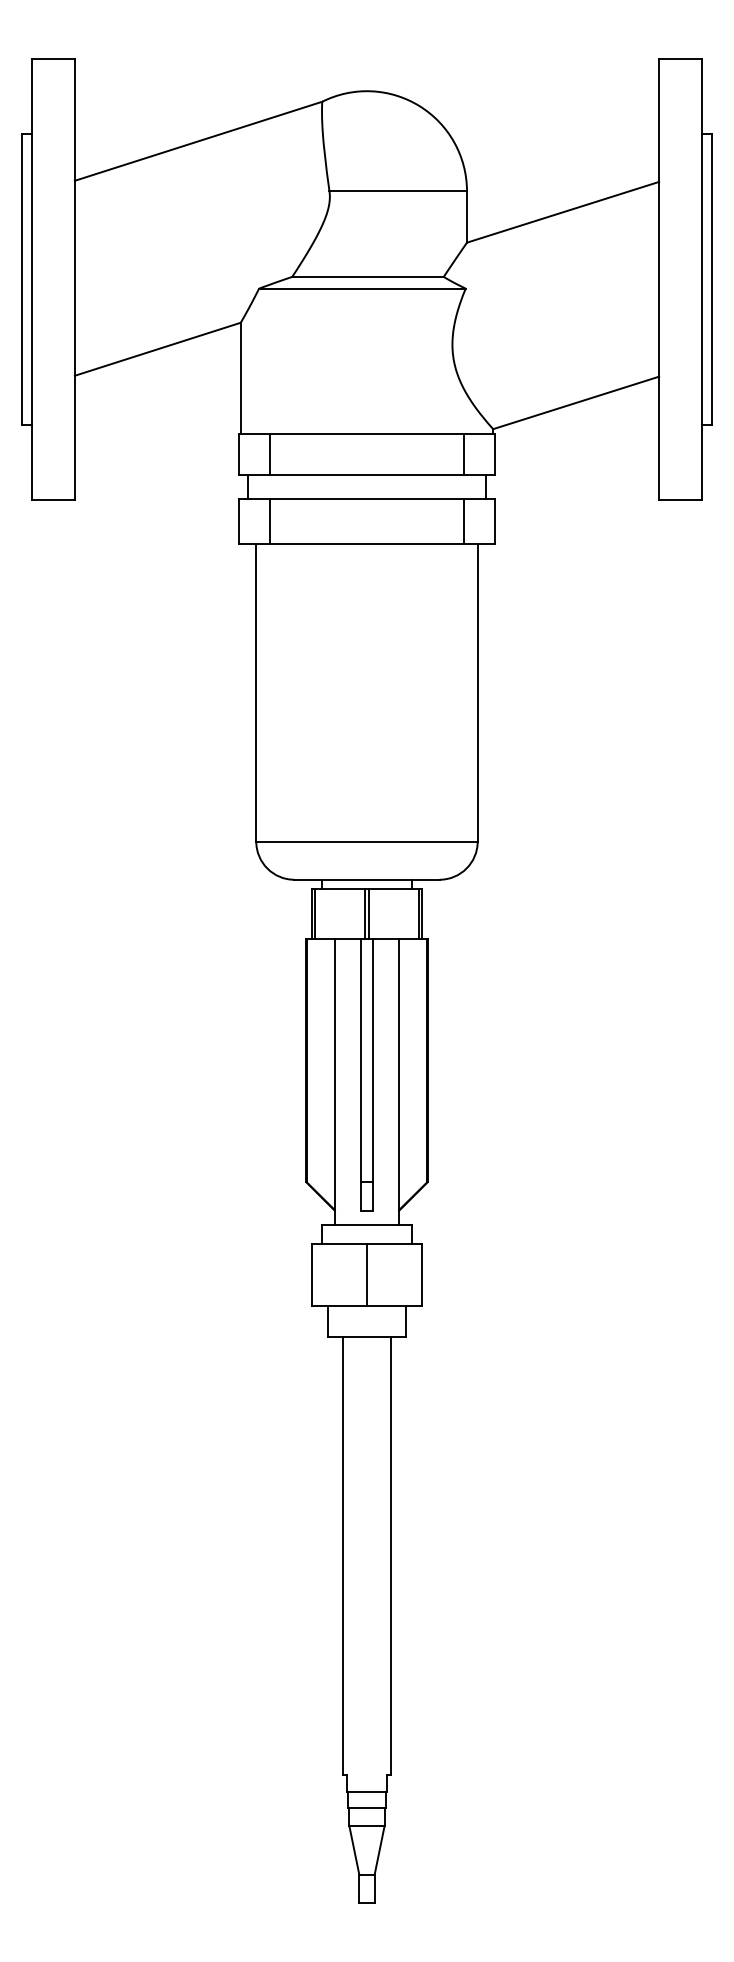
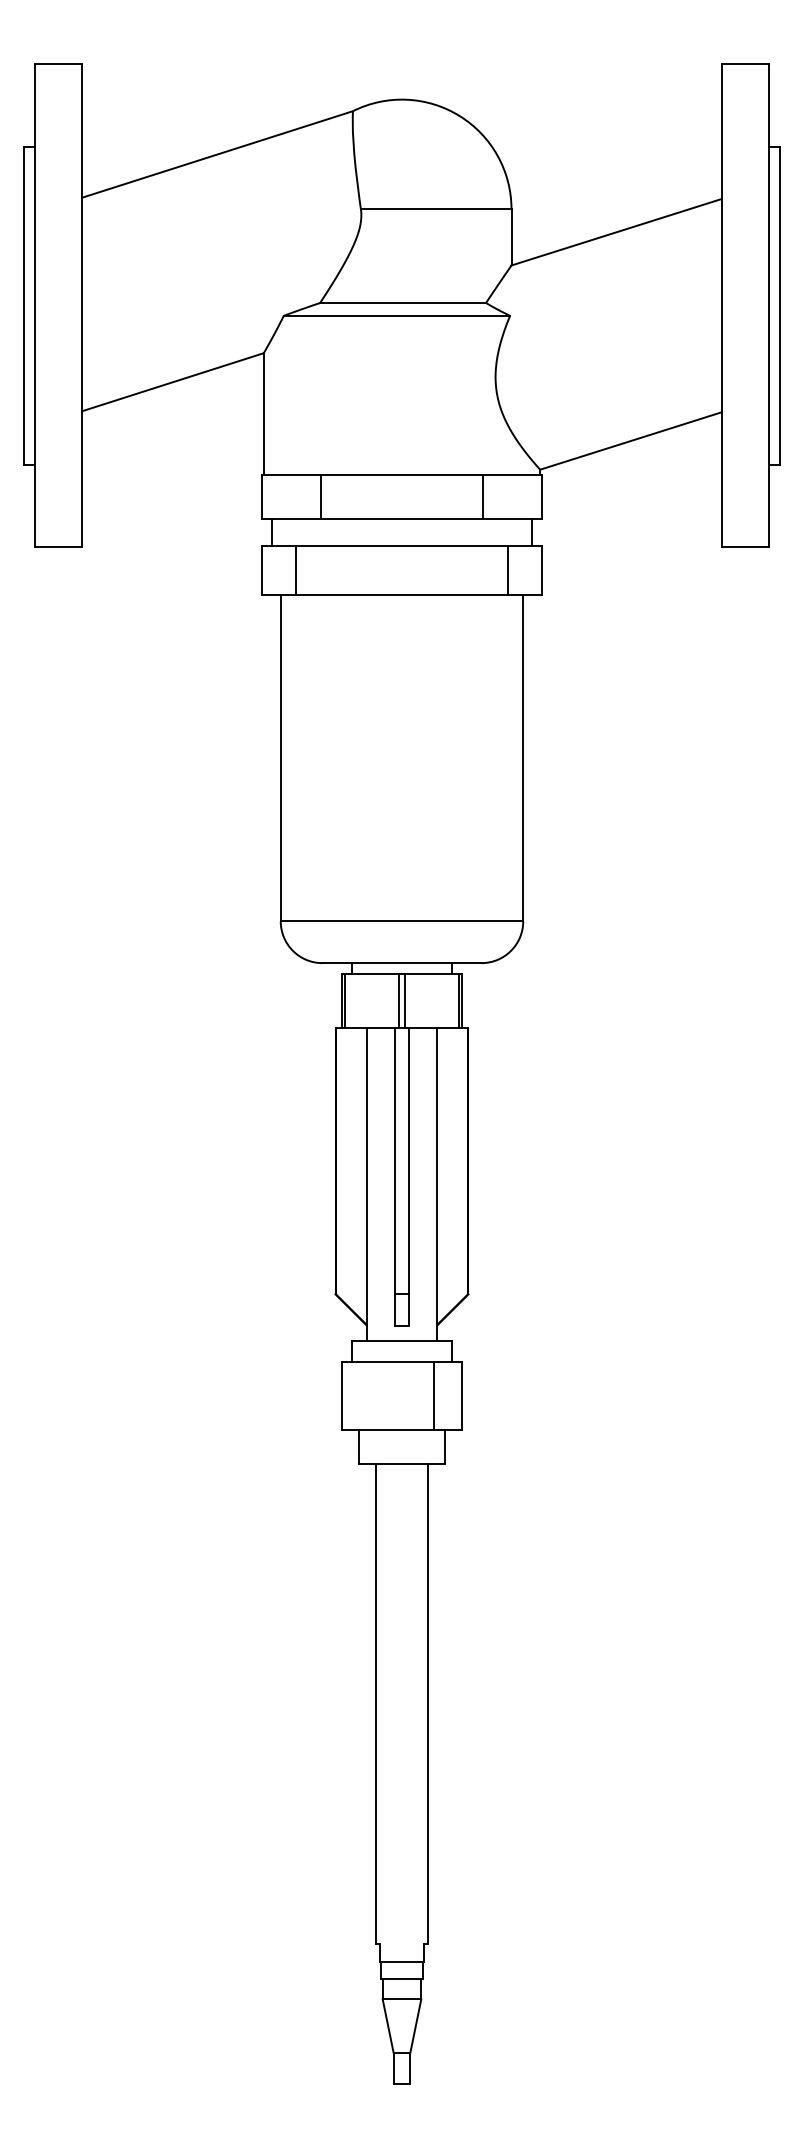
line: (269, 454) -> (320, 497), moved
line: (464, 454) -> (483, 497), moved
line: (367, 1274) -> (434, 1395), moved

